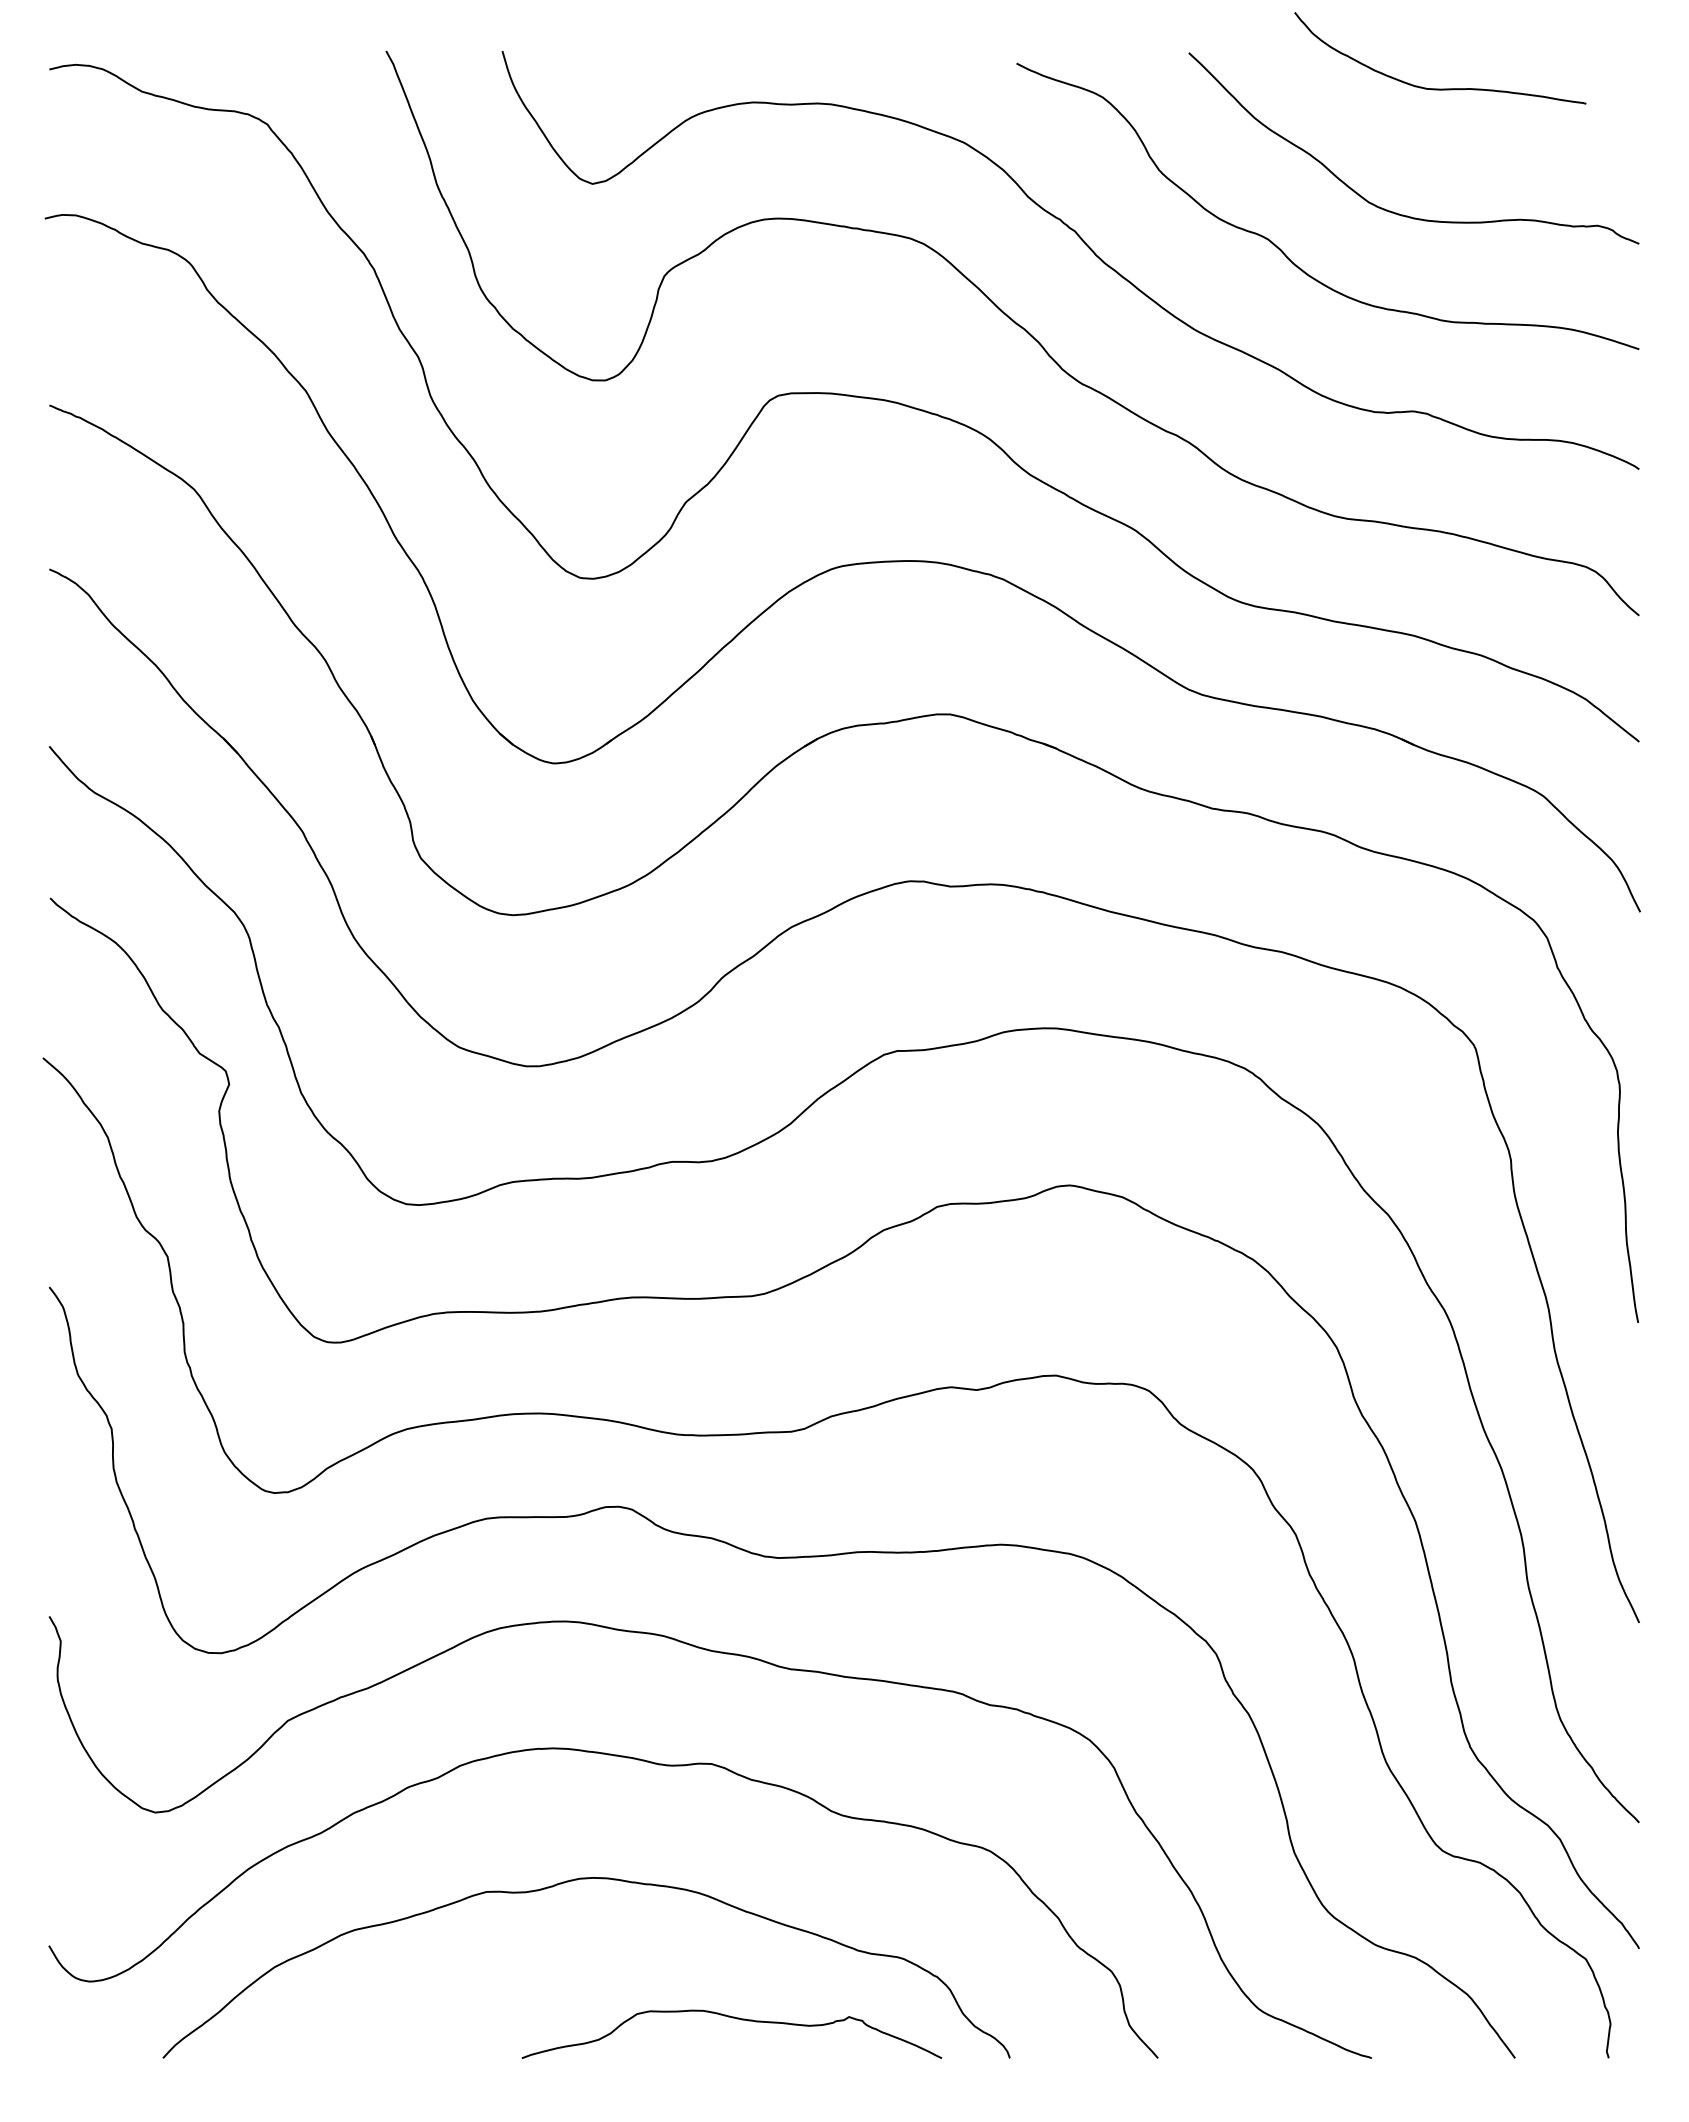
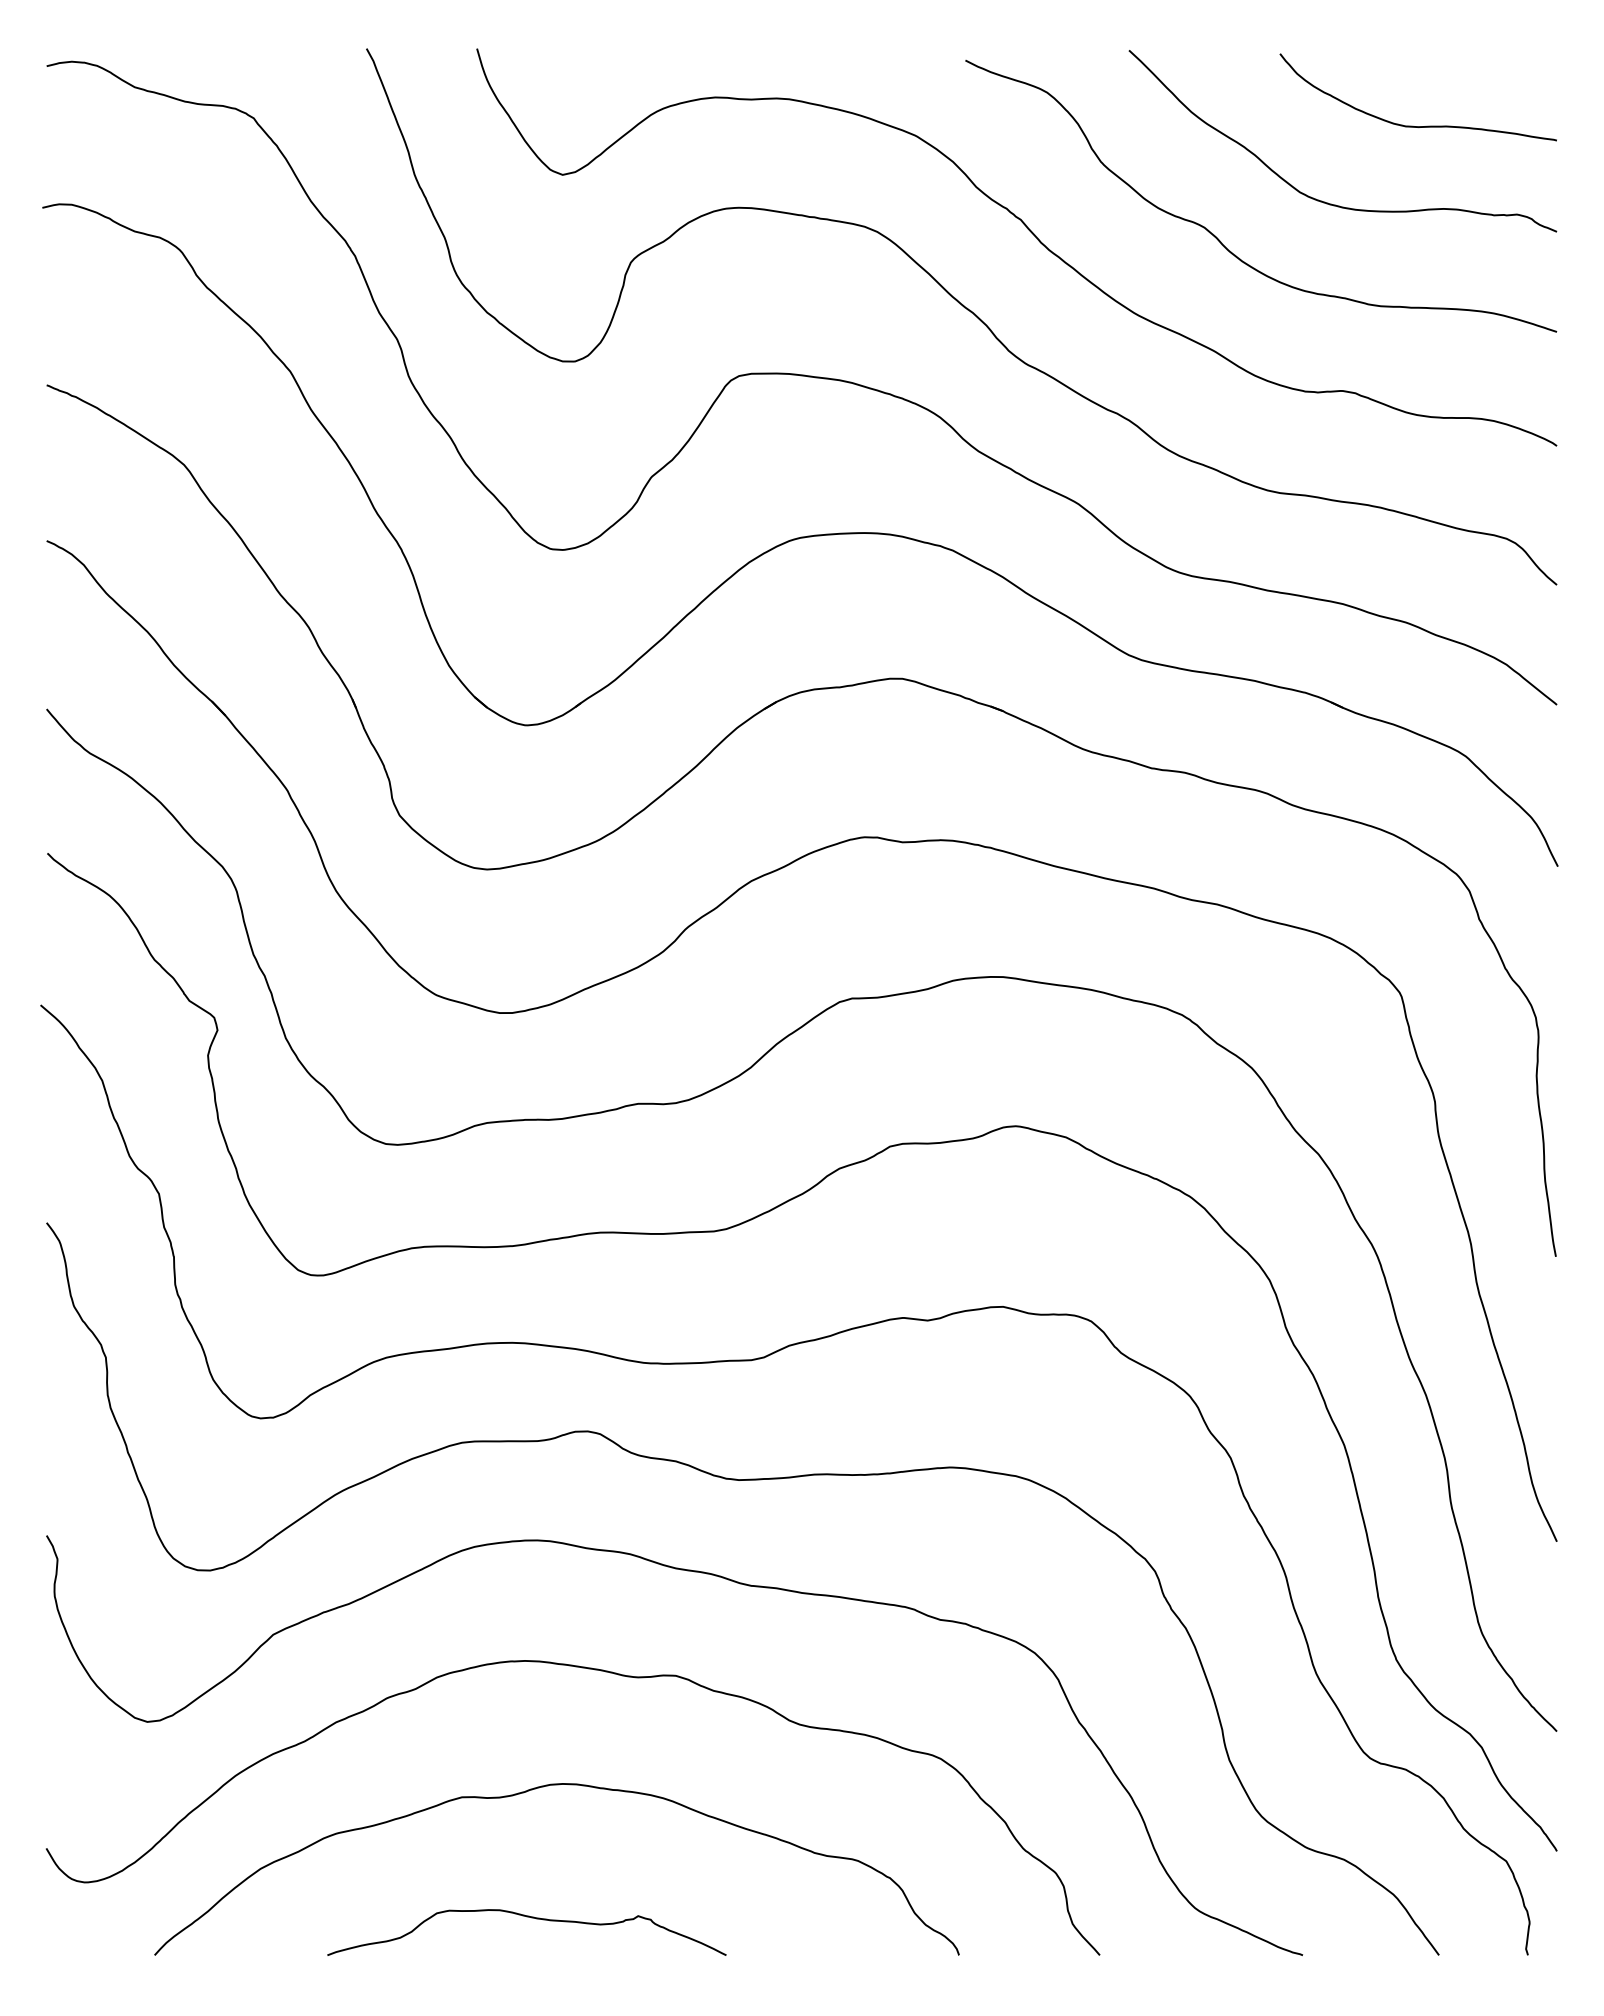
curve: (1440, 88) -> (1418, 126), moved
curve: (732, 2018) -> (527, 1917), moved

